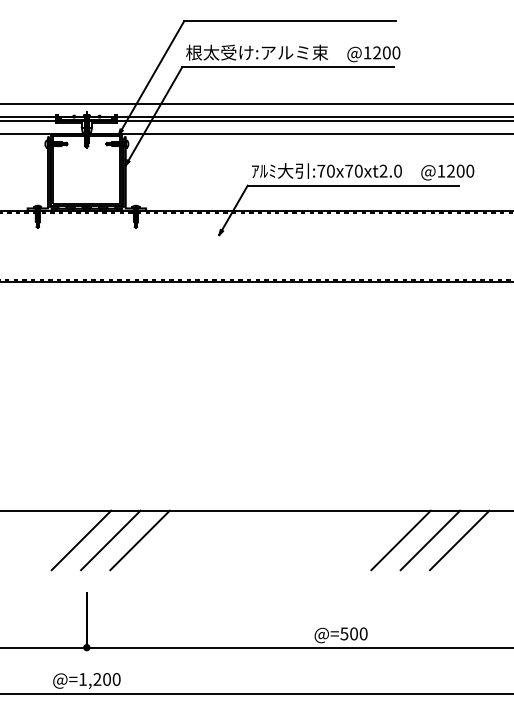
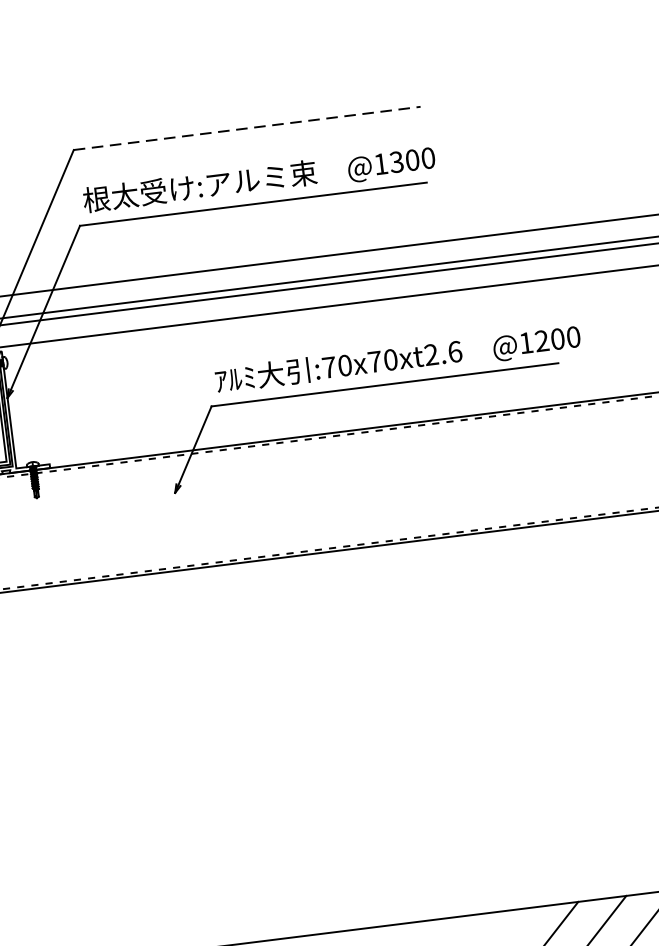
line: (289, 21) -> (246, 128), solid -> dashed
text: (377, 53) -> (397, 163), @1200 -> @1300
text: (398, 170) -> (455, 350), :70x70xt2.0 -> :70x70xt2.6

